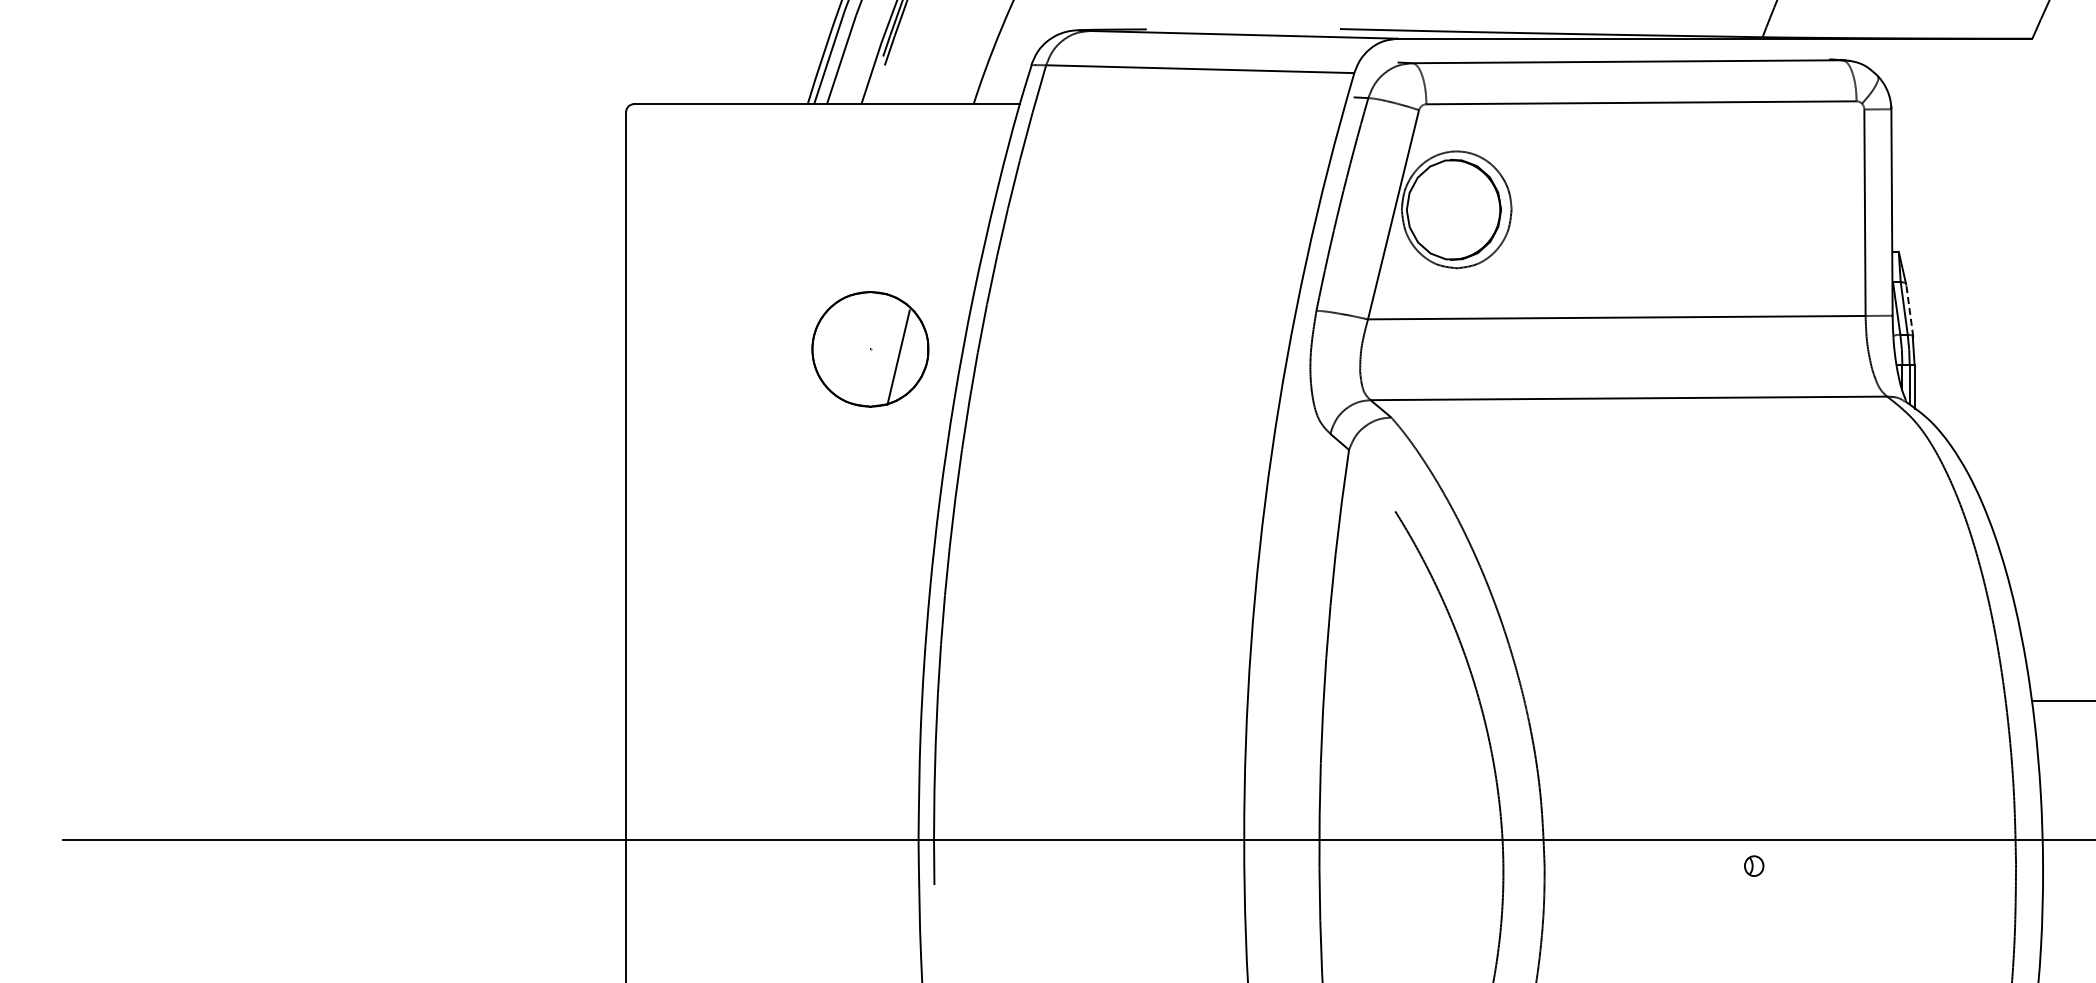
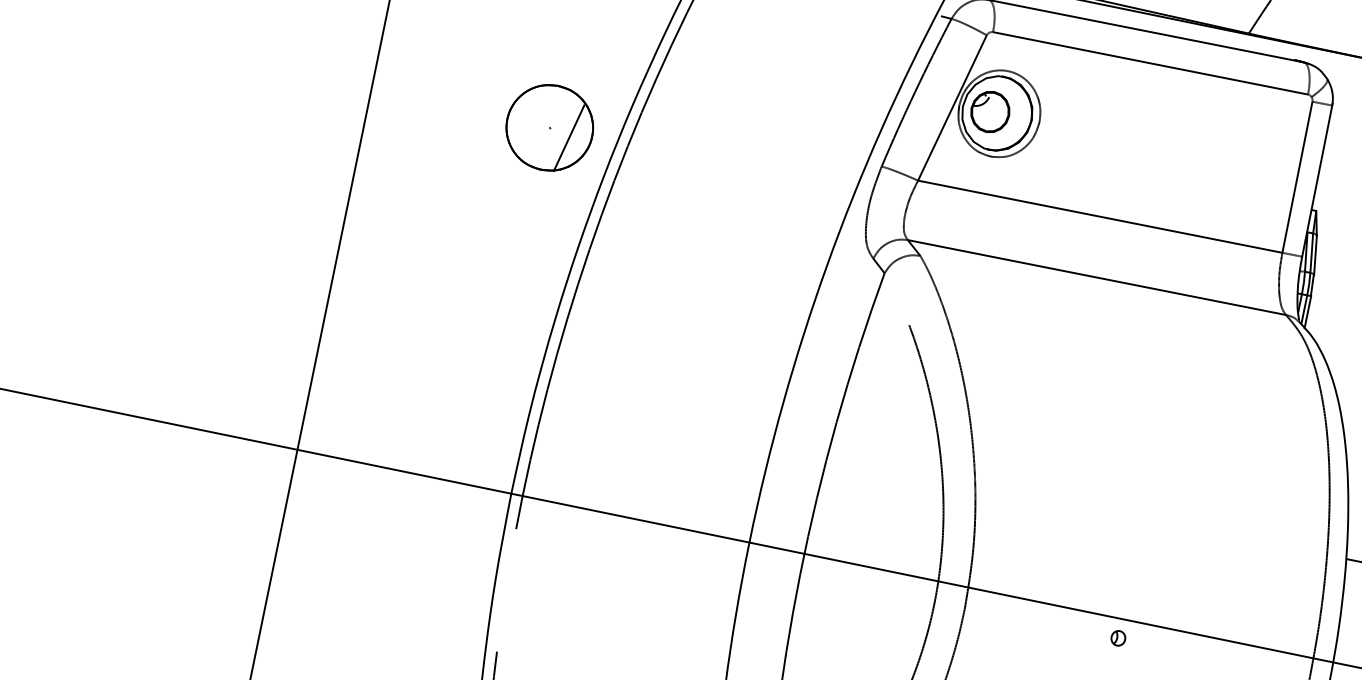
part: (1443, 209) -> (989, 111), added
line: (1909, 309) -> (1315, 254), dashed -> solid

